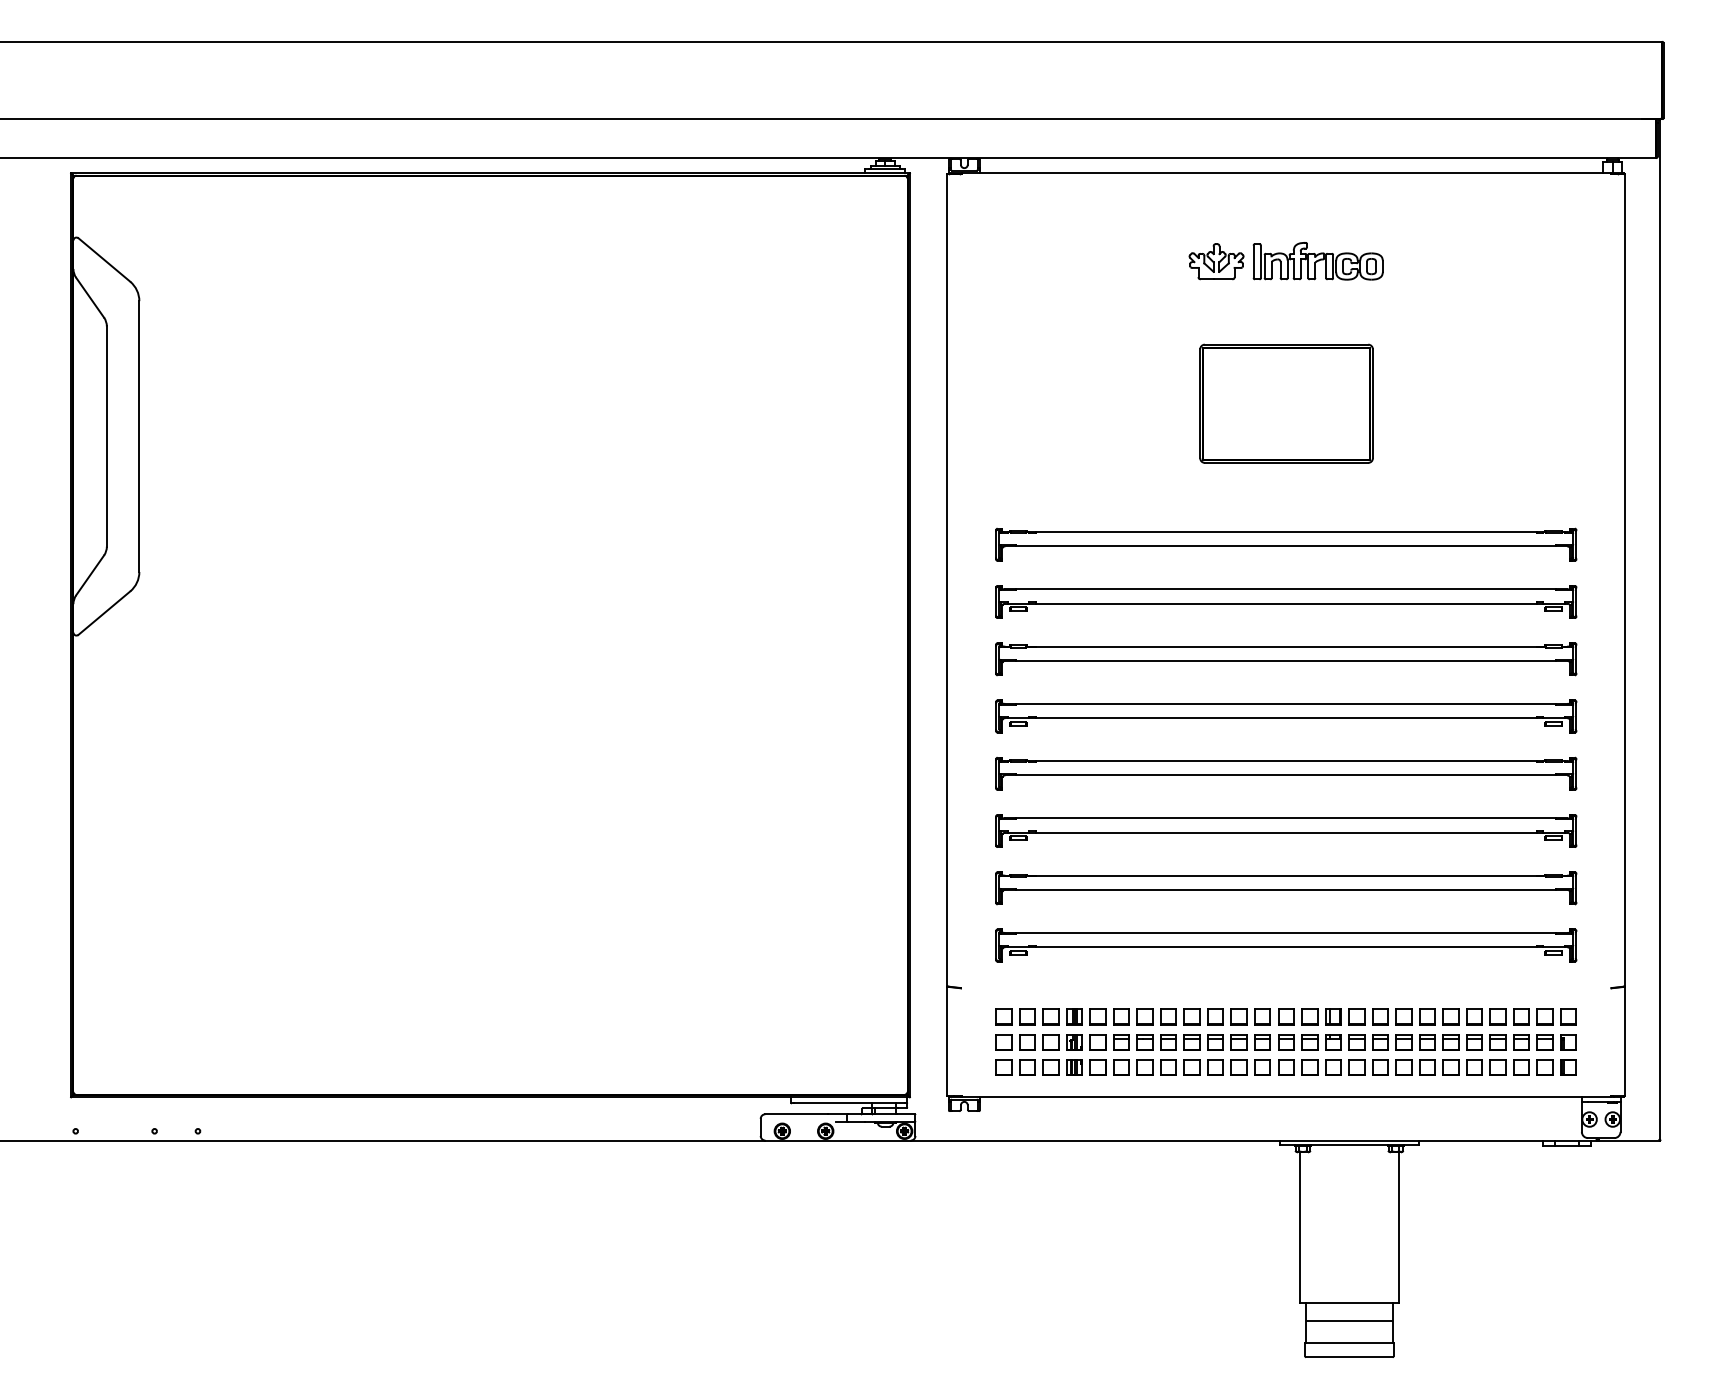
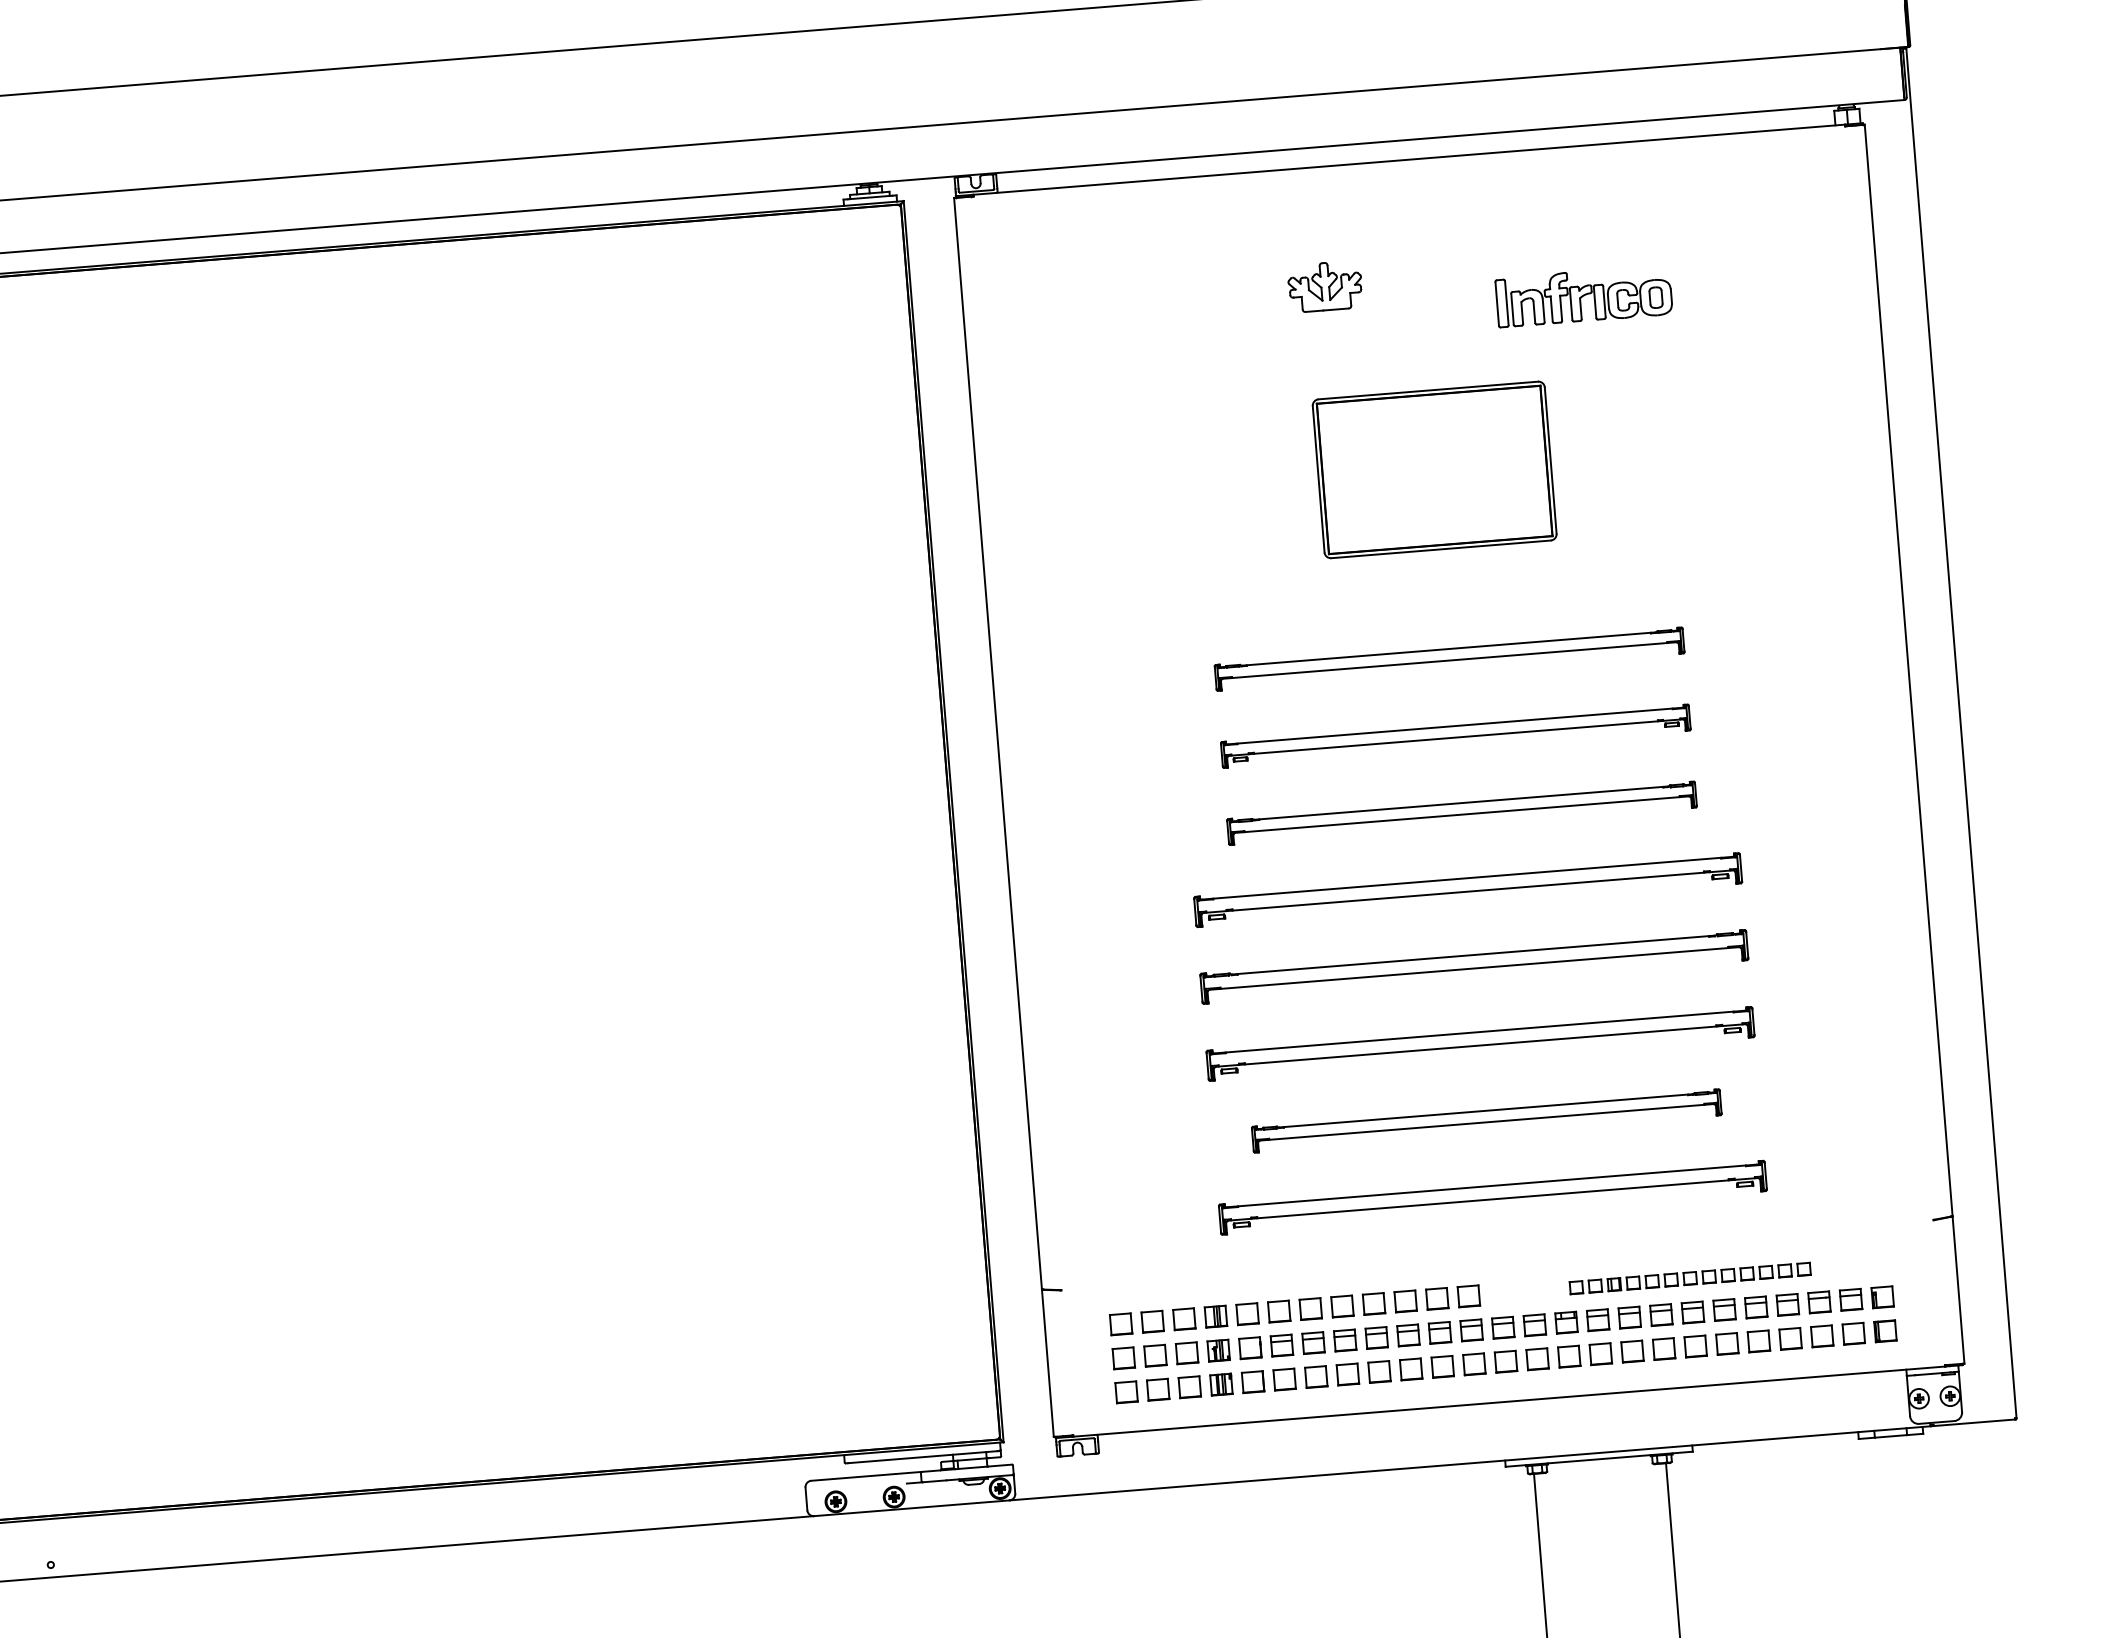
part: (1317, 261) -> (1582, 296), moved
part: (1286, 544) -> (1449, 658), size x0.6
part: (1286, 601) -> (1455, 735), size x0.6
part: (1286, 659) -> (1462, 813), size x0.6
part: (1286, 716) -> (1468, 890), size x0.7
part: (1286, 773) -> (1474, 966), size x0.7
part: (1286, 830) -> (1480, 1043), size x0.7
part: (1286, 888) -> (1486, 1121), size x0.6
part: (1286, 945) -> (1493, 1197), size x0.7
part: (1427, 1016) -> (1690, 1277), size x0.6

